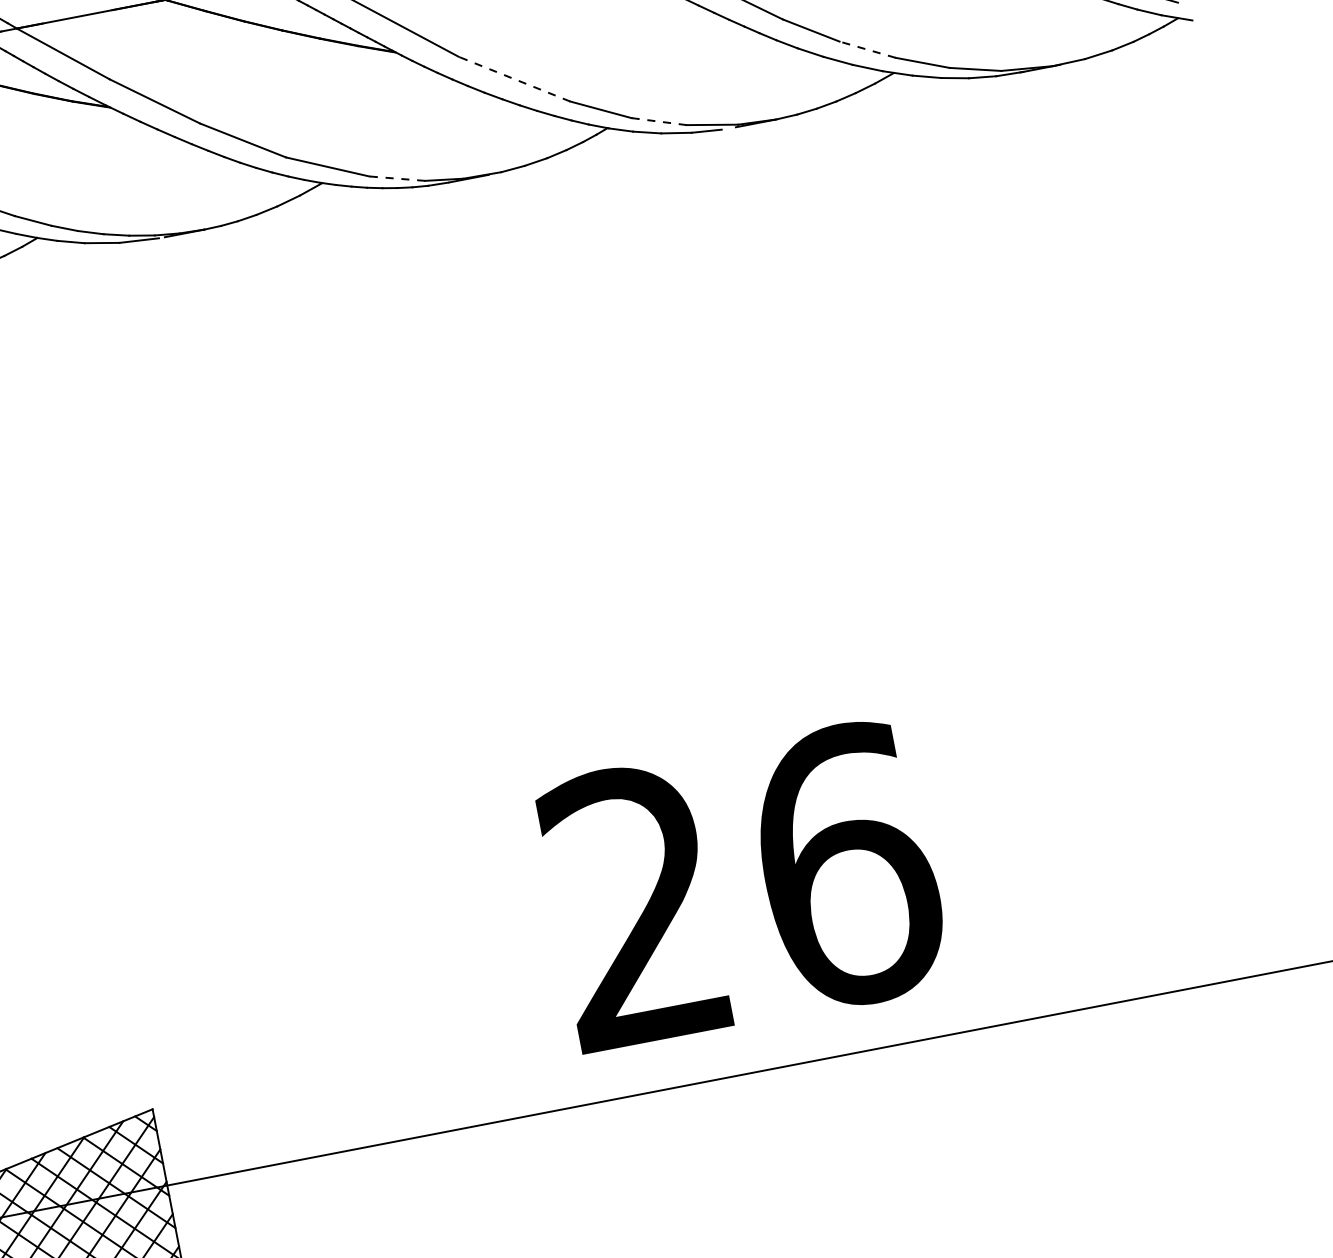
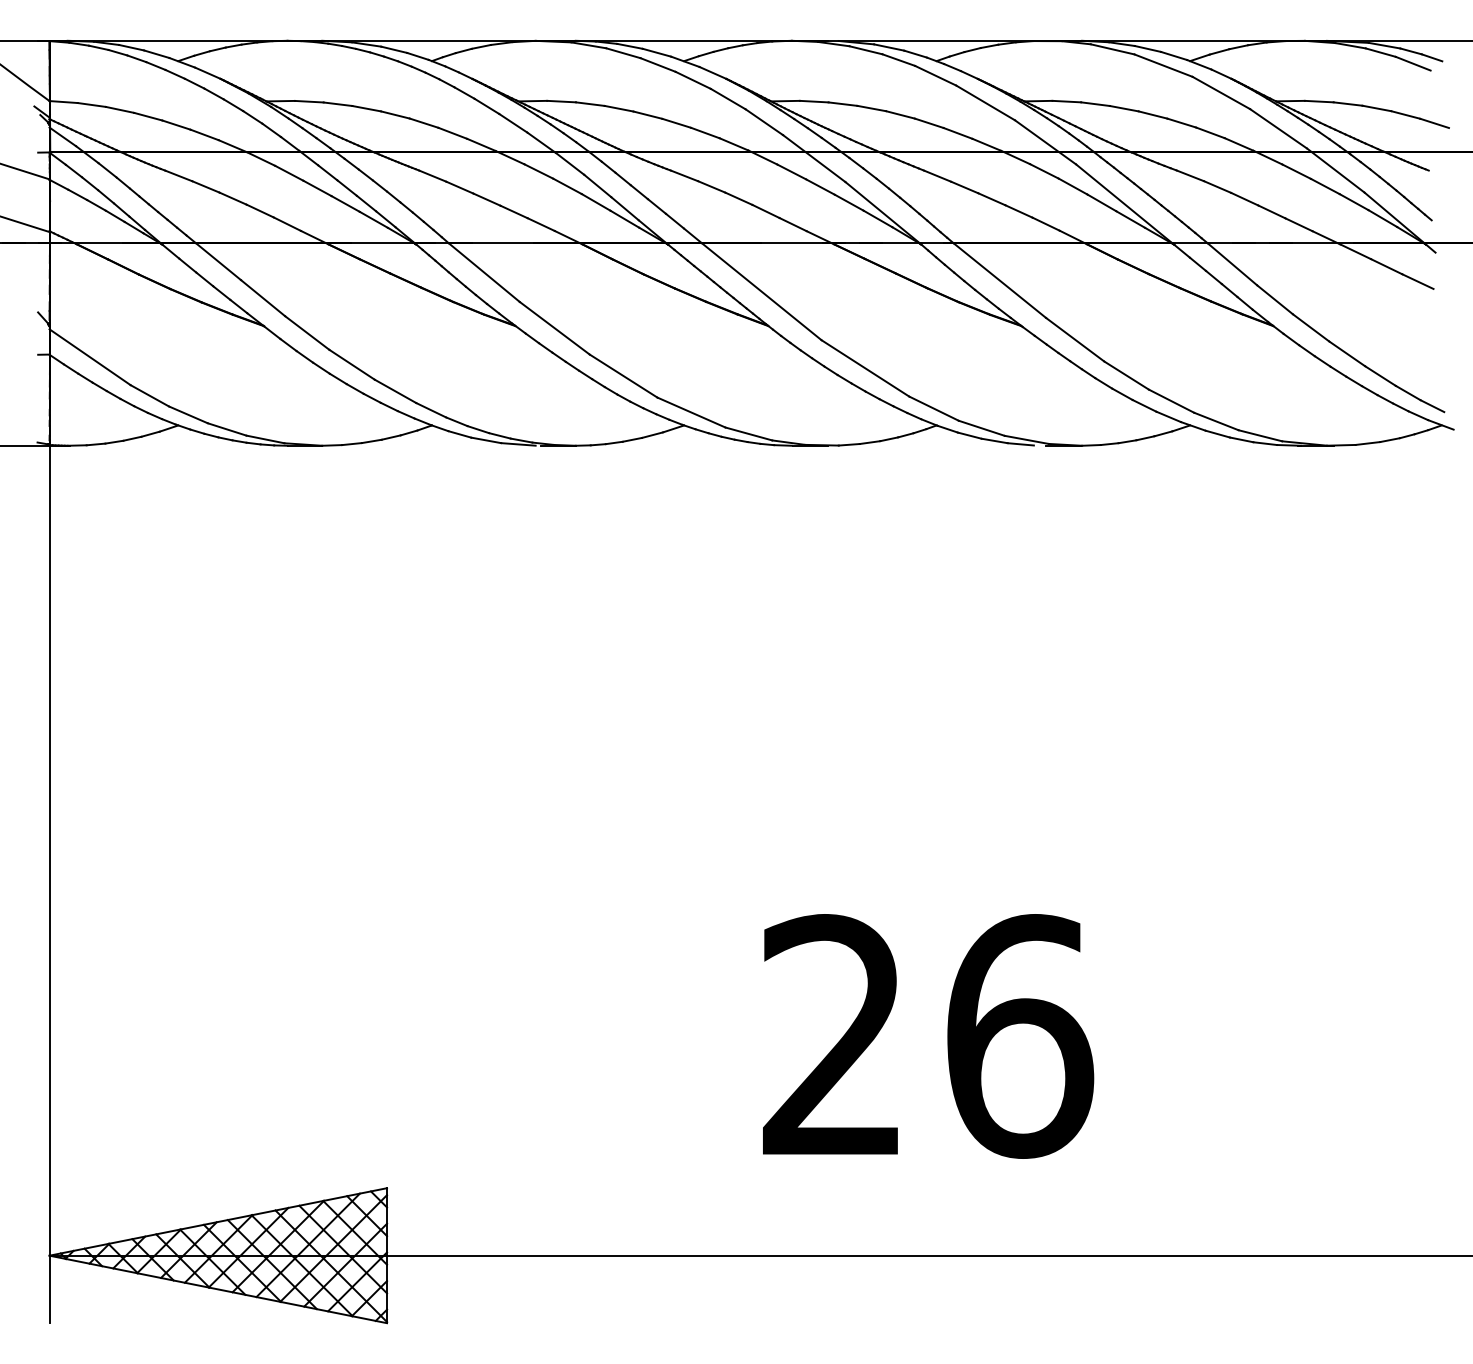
line: (867, 48) -> (1171, 400), dashed -> solid
line: (513, 79) -> (864, 368), dashed -> solid
line: (658, 121) -> (981, 428), dashed -> solid
line: (396, 178) -> (748, 433), dashed -> solid
text: (743, 885) -> (928, 1036), moved

